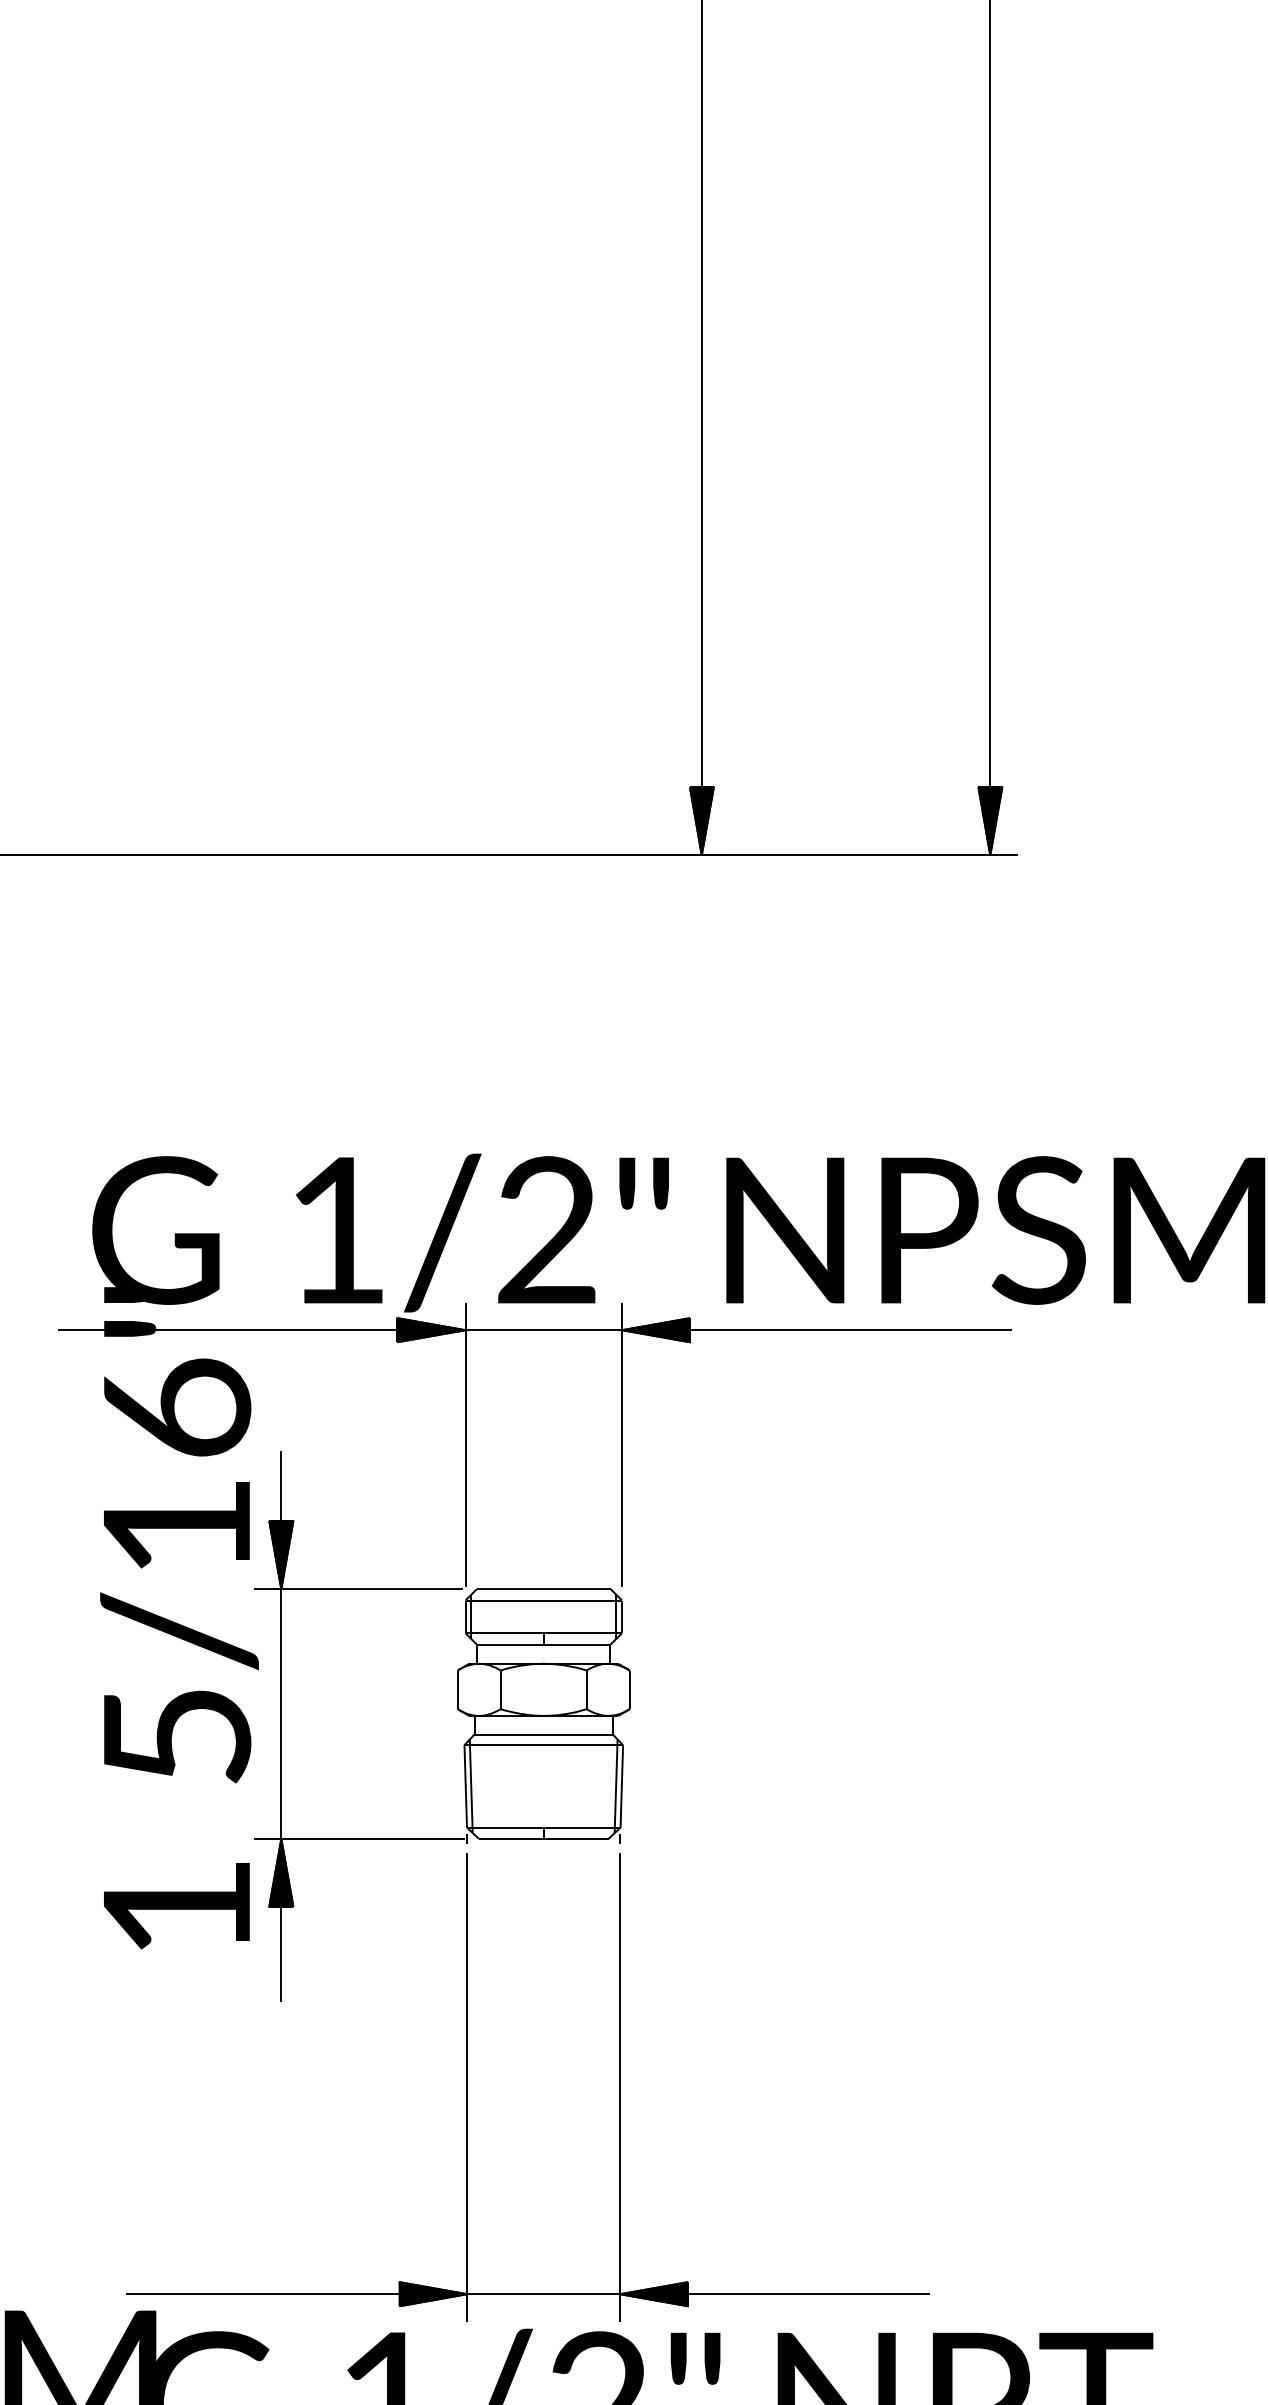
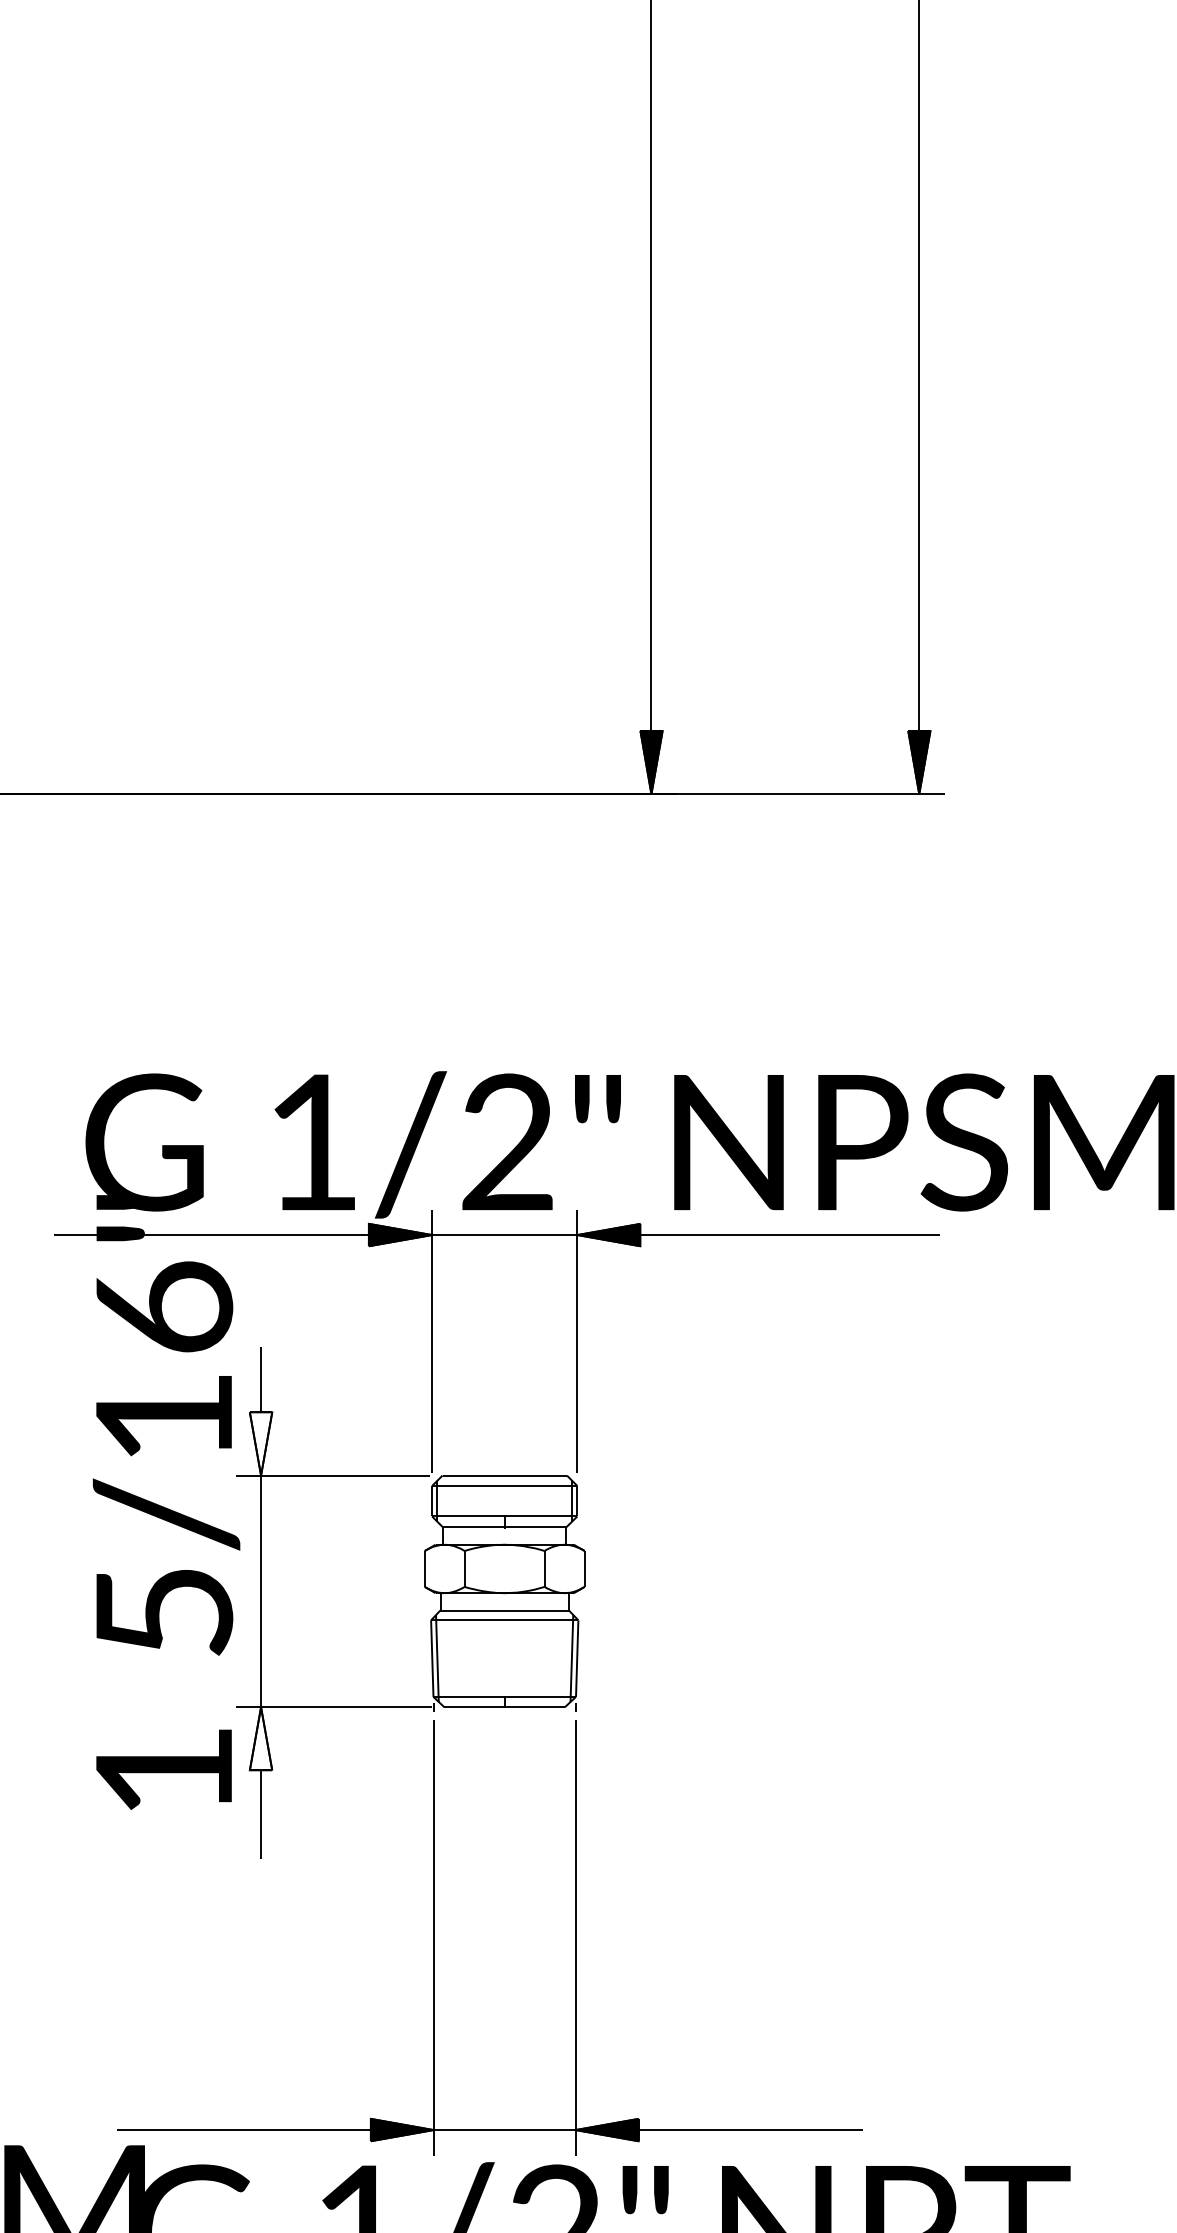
fill: (280, 1554) -> (260, 1443), removed
fill: (280, 1872) -> (260, 1738), removed

